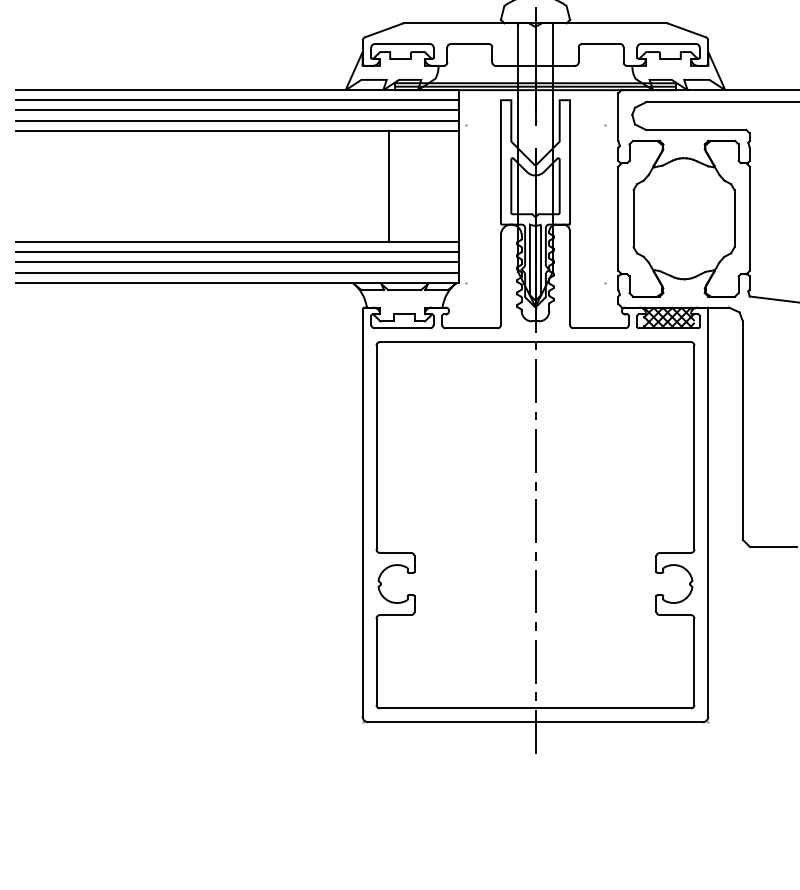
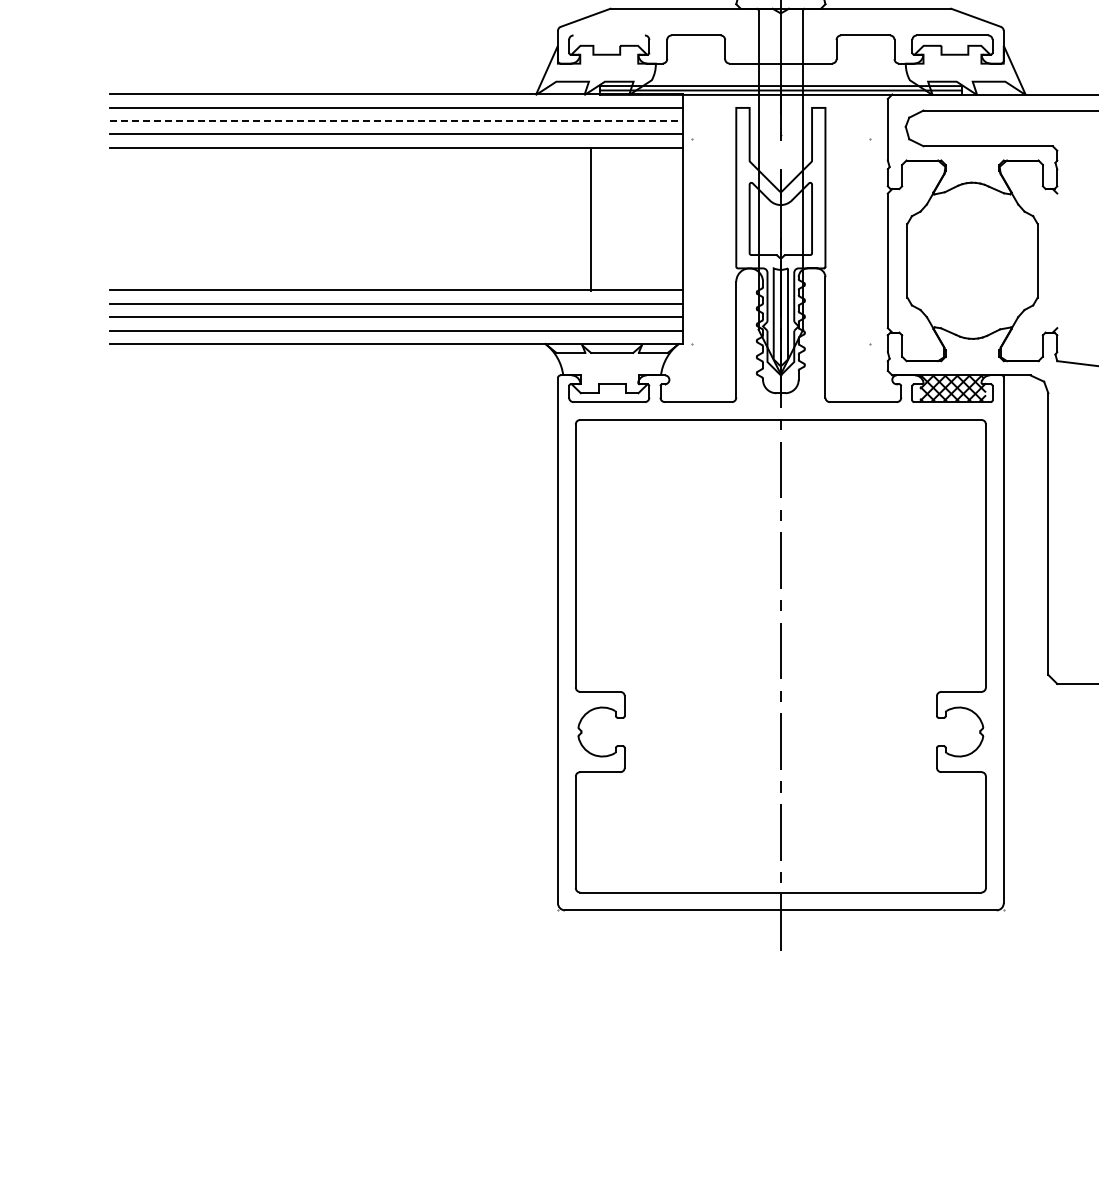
line: (401, 44) -> (608, 35), removed
line: (237, 110) -> (396, 121), solid -> dashed
line: (749, 218) -> (1057, 260), removed

